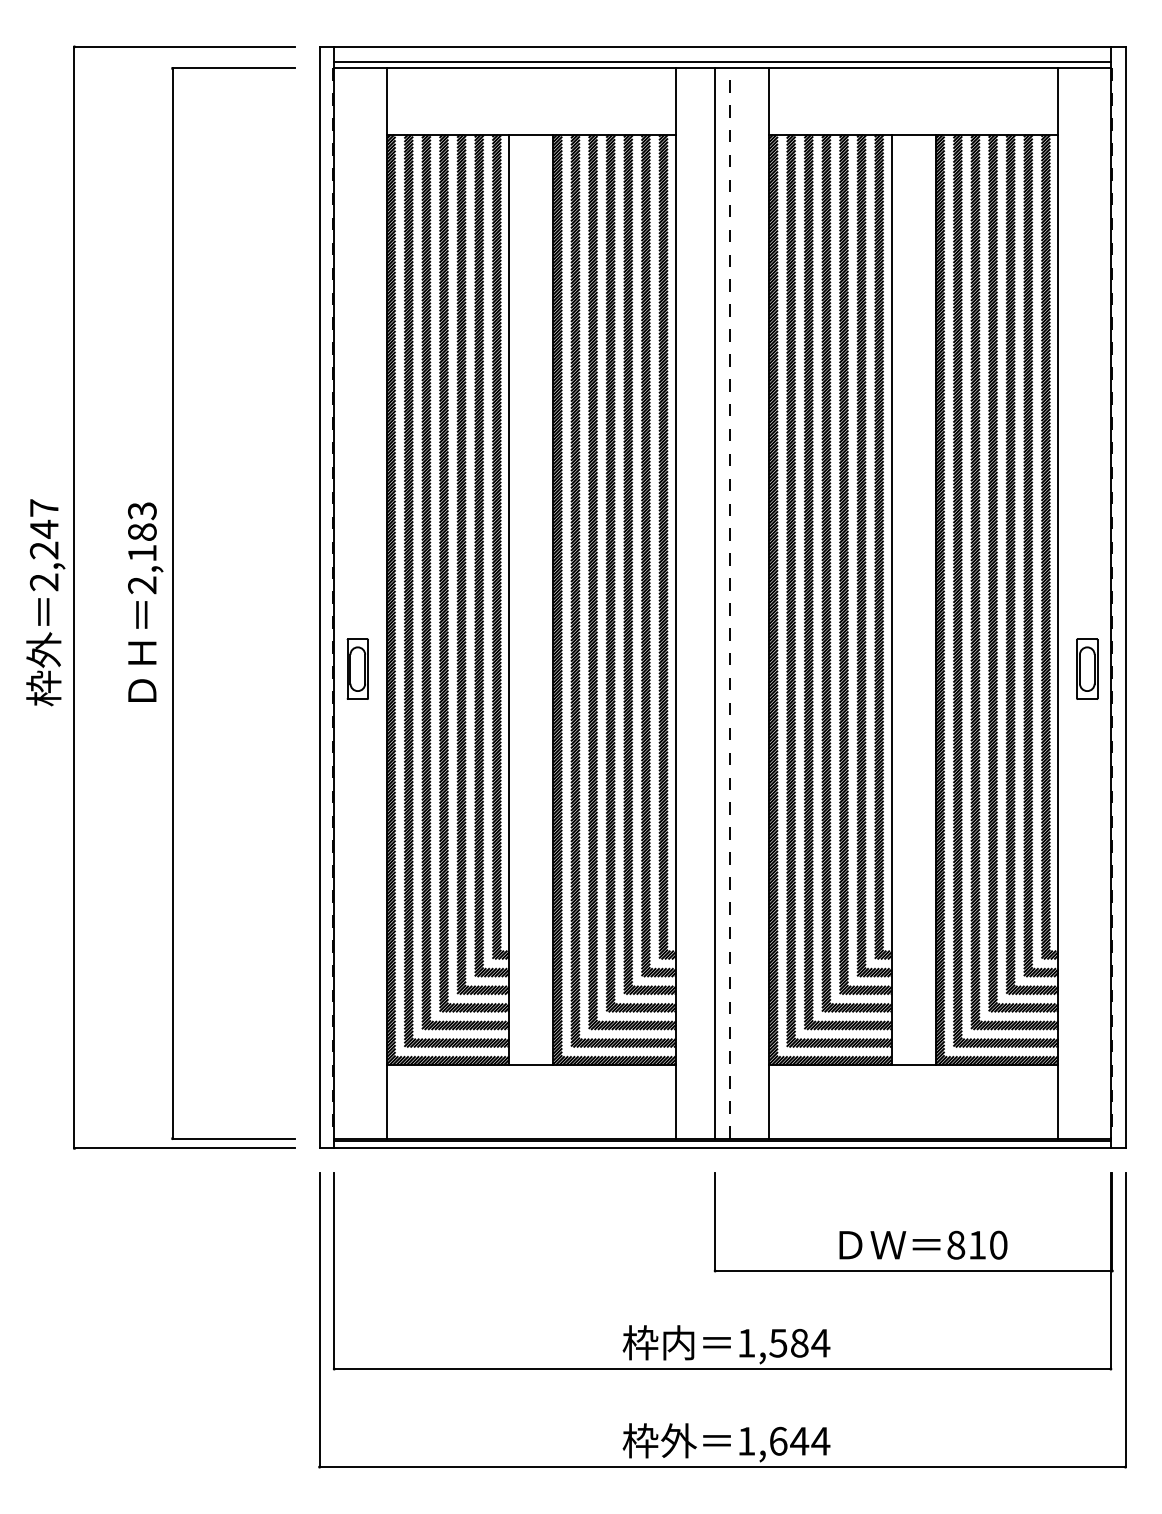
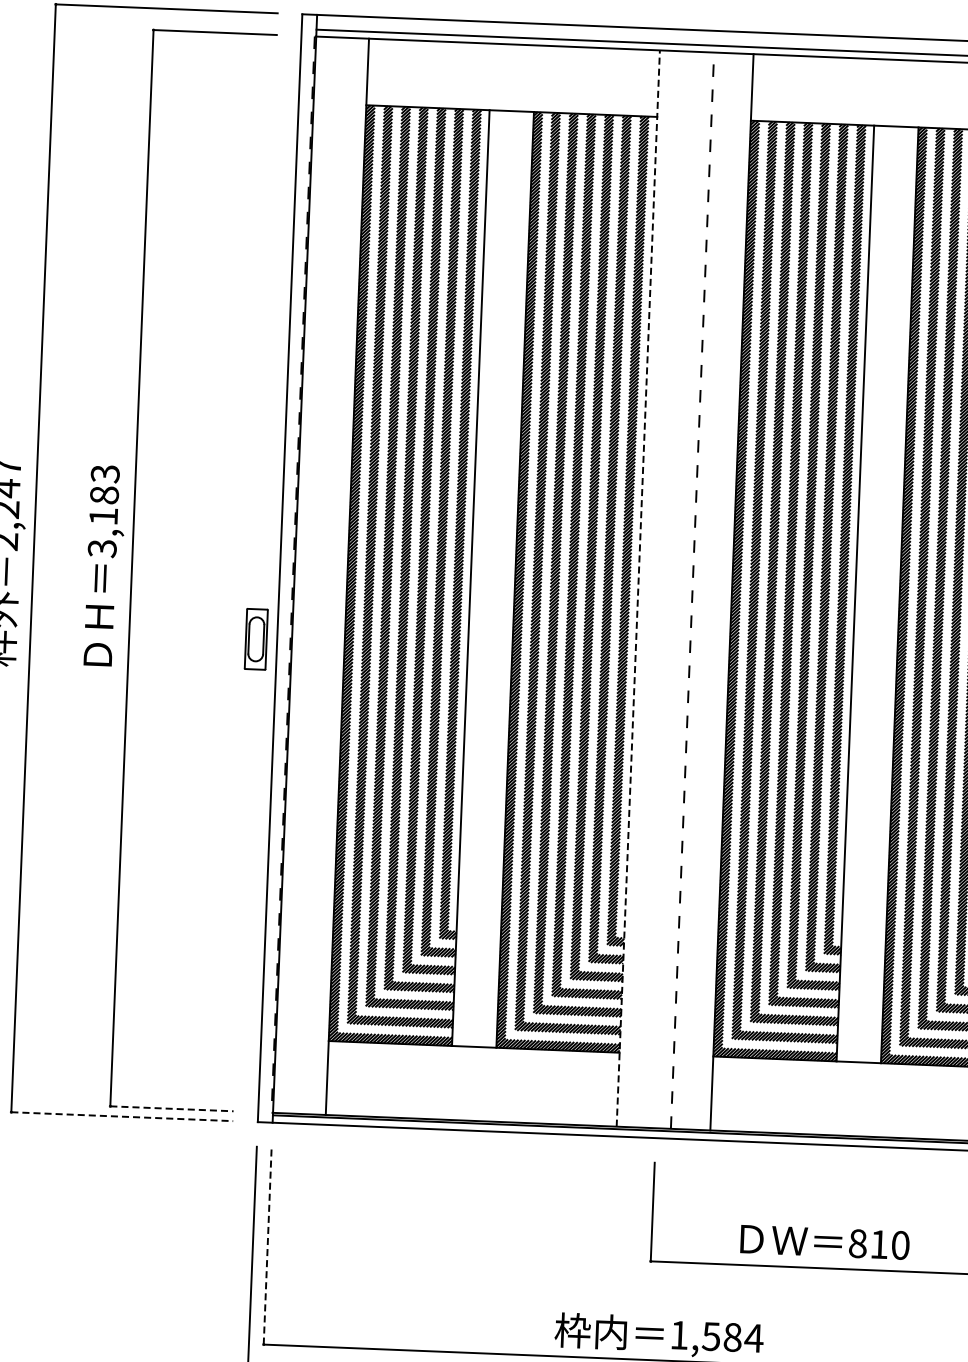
text: (142, 585) -> (102, 548), 2,183 -> 3,183
line: (675, 603) -> (637, 588), solid -> dashed
line: (715, 603) -> (678, 590), removed
part: (357, 668) -> (256, 638), moved
line: (234, 1138) -> (172, 1108), solid -> dashed
line: (185, 1148) -> (122, 1116), solid -> dashed
text: (923, 1244) -> (825, 1241), moved
line: (334, 1270) -> (267, 1245), solid -> dashed

